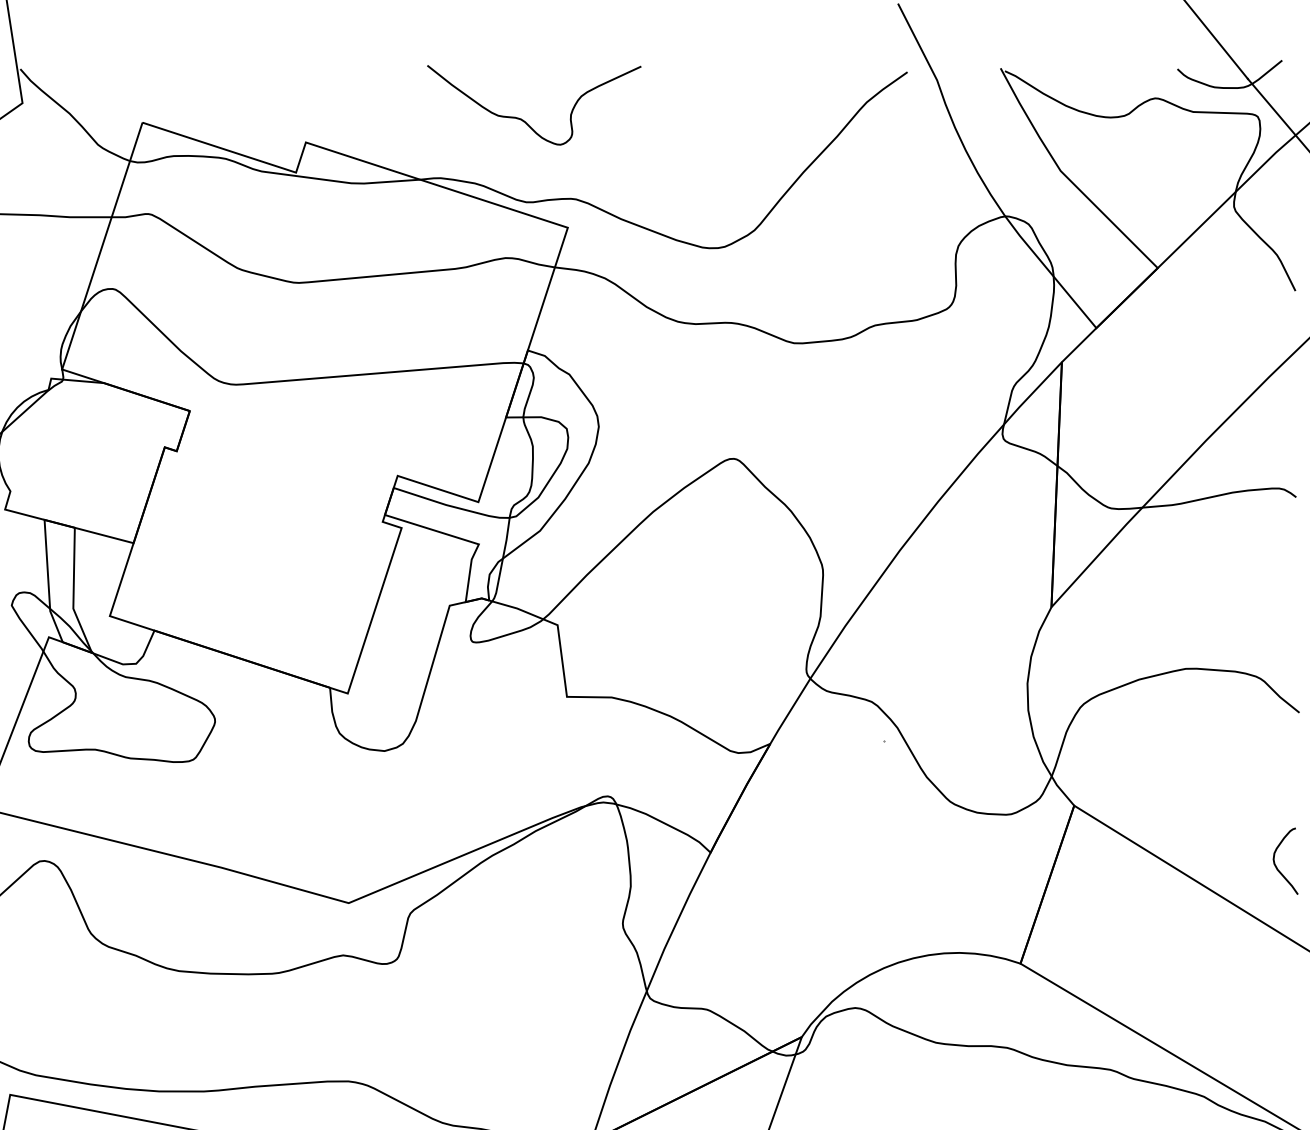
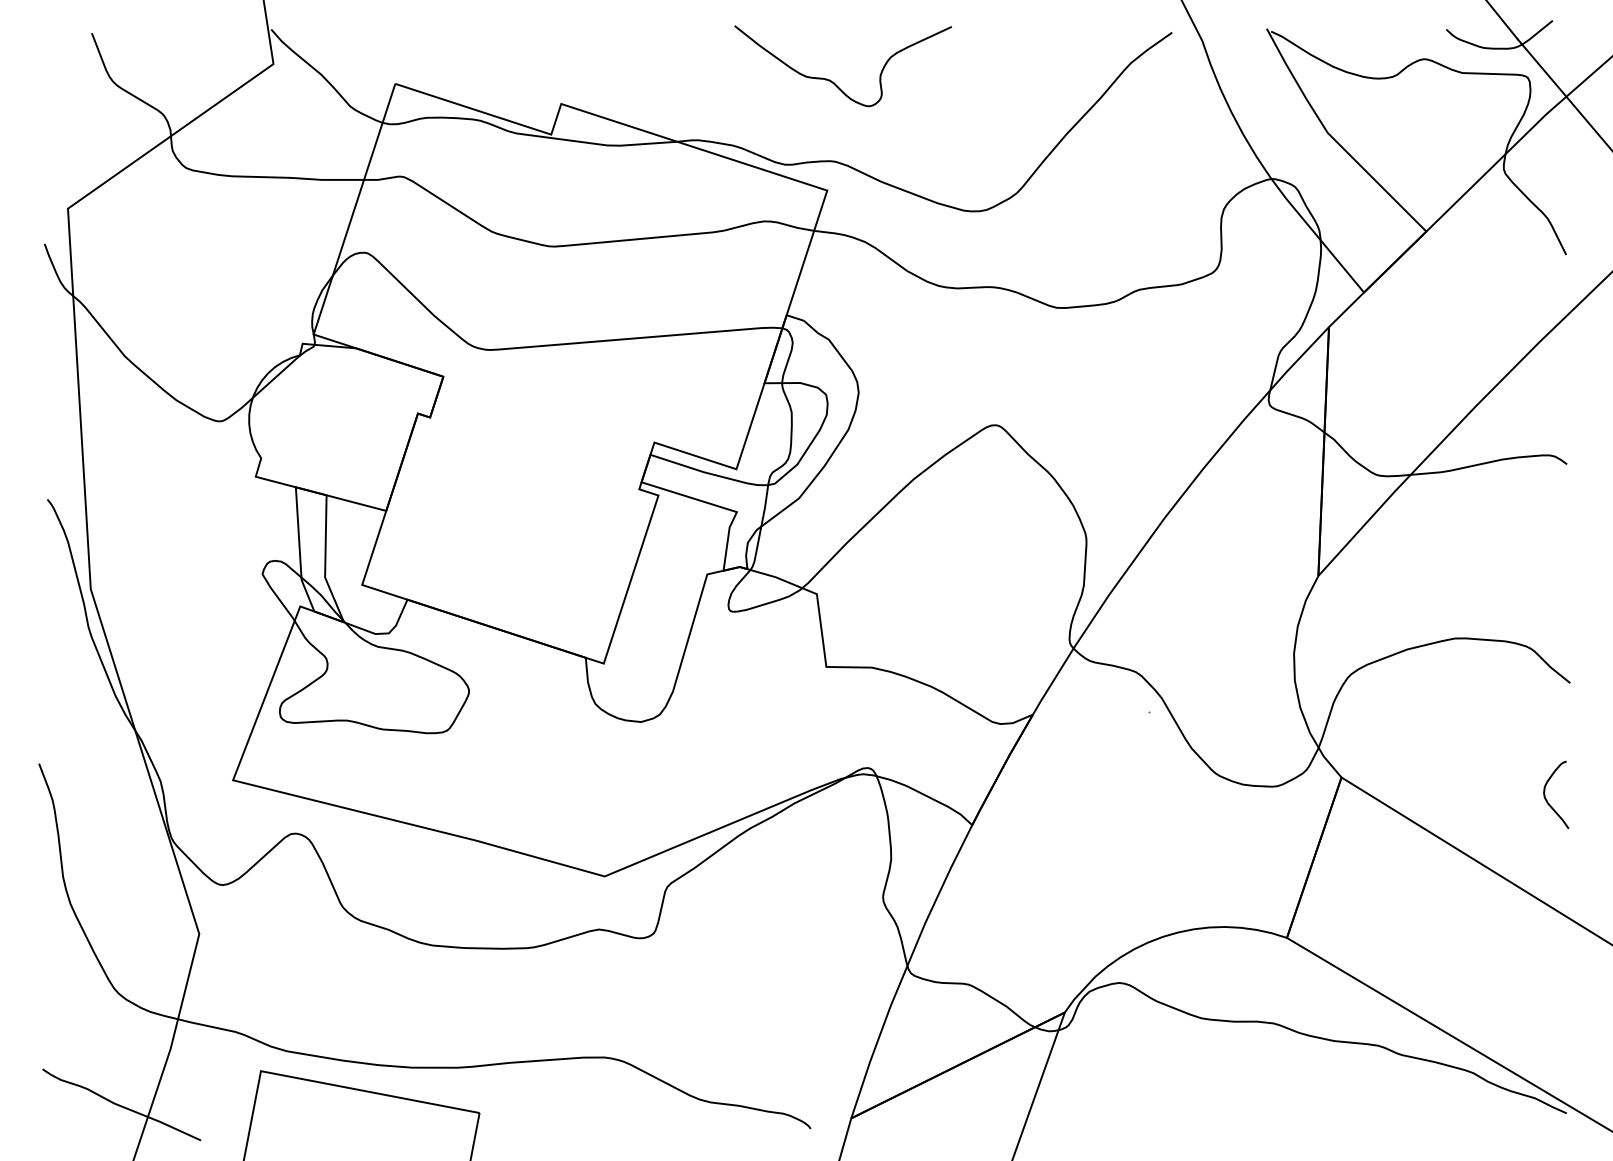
curve: (524, 120) -> (833, 81), moved
curve: (1276, 864) -> (1546, 798), moved

